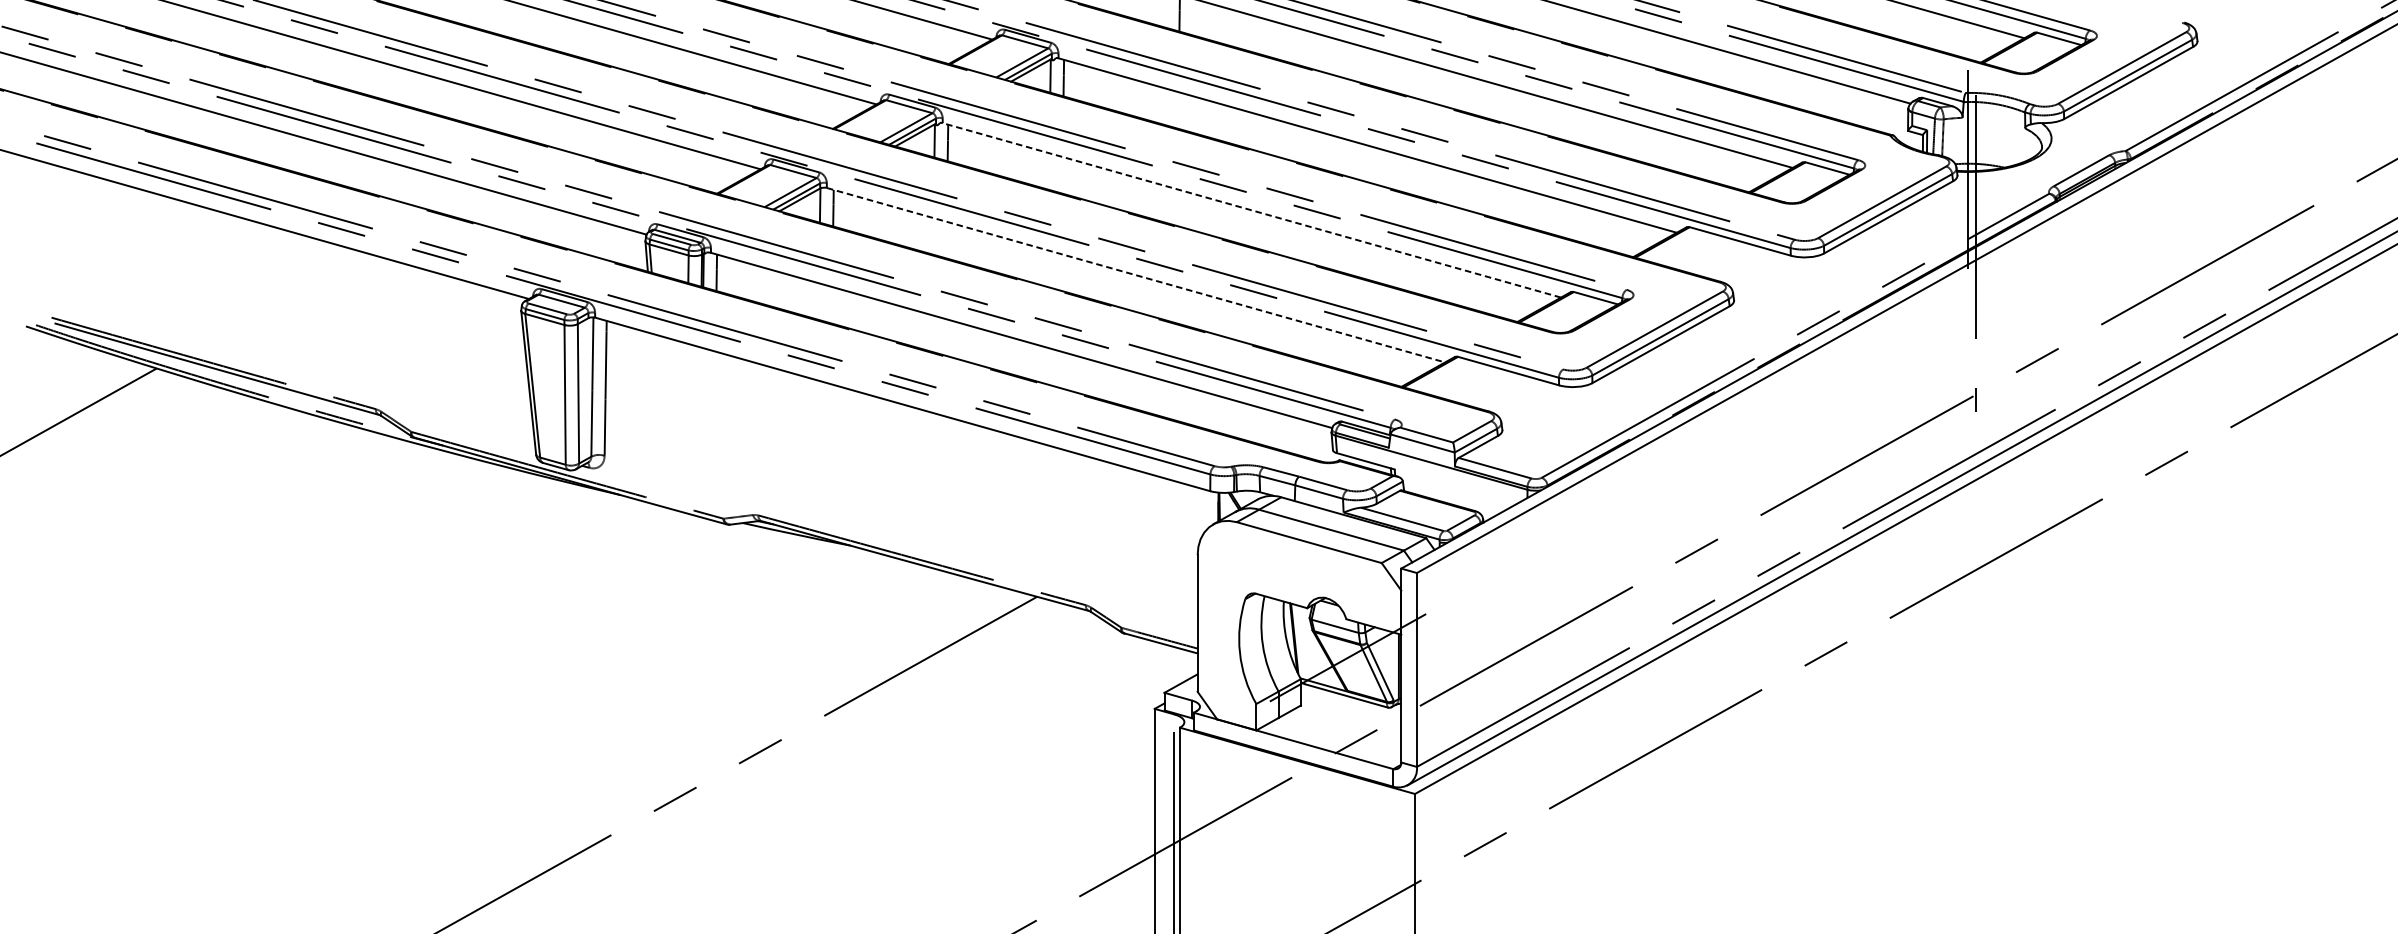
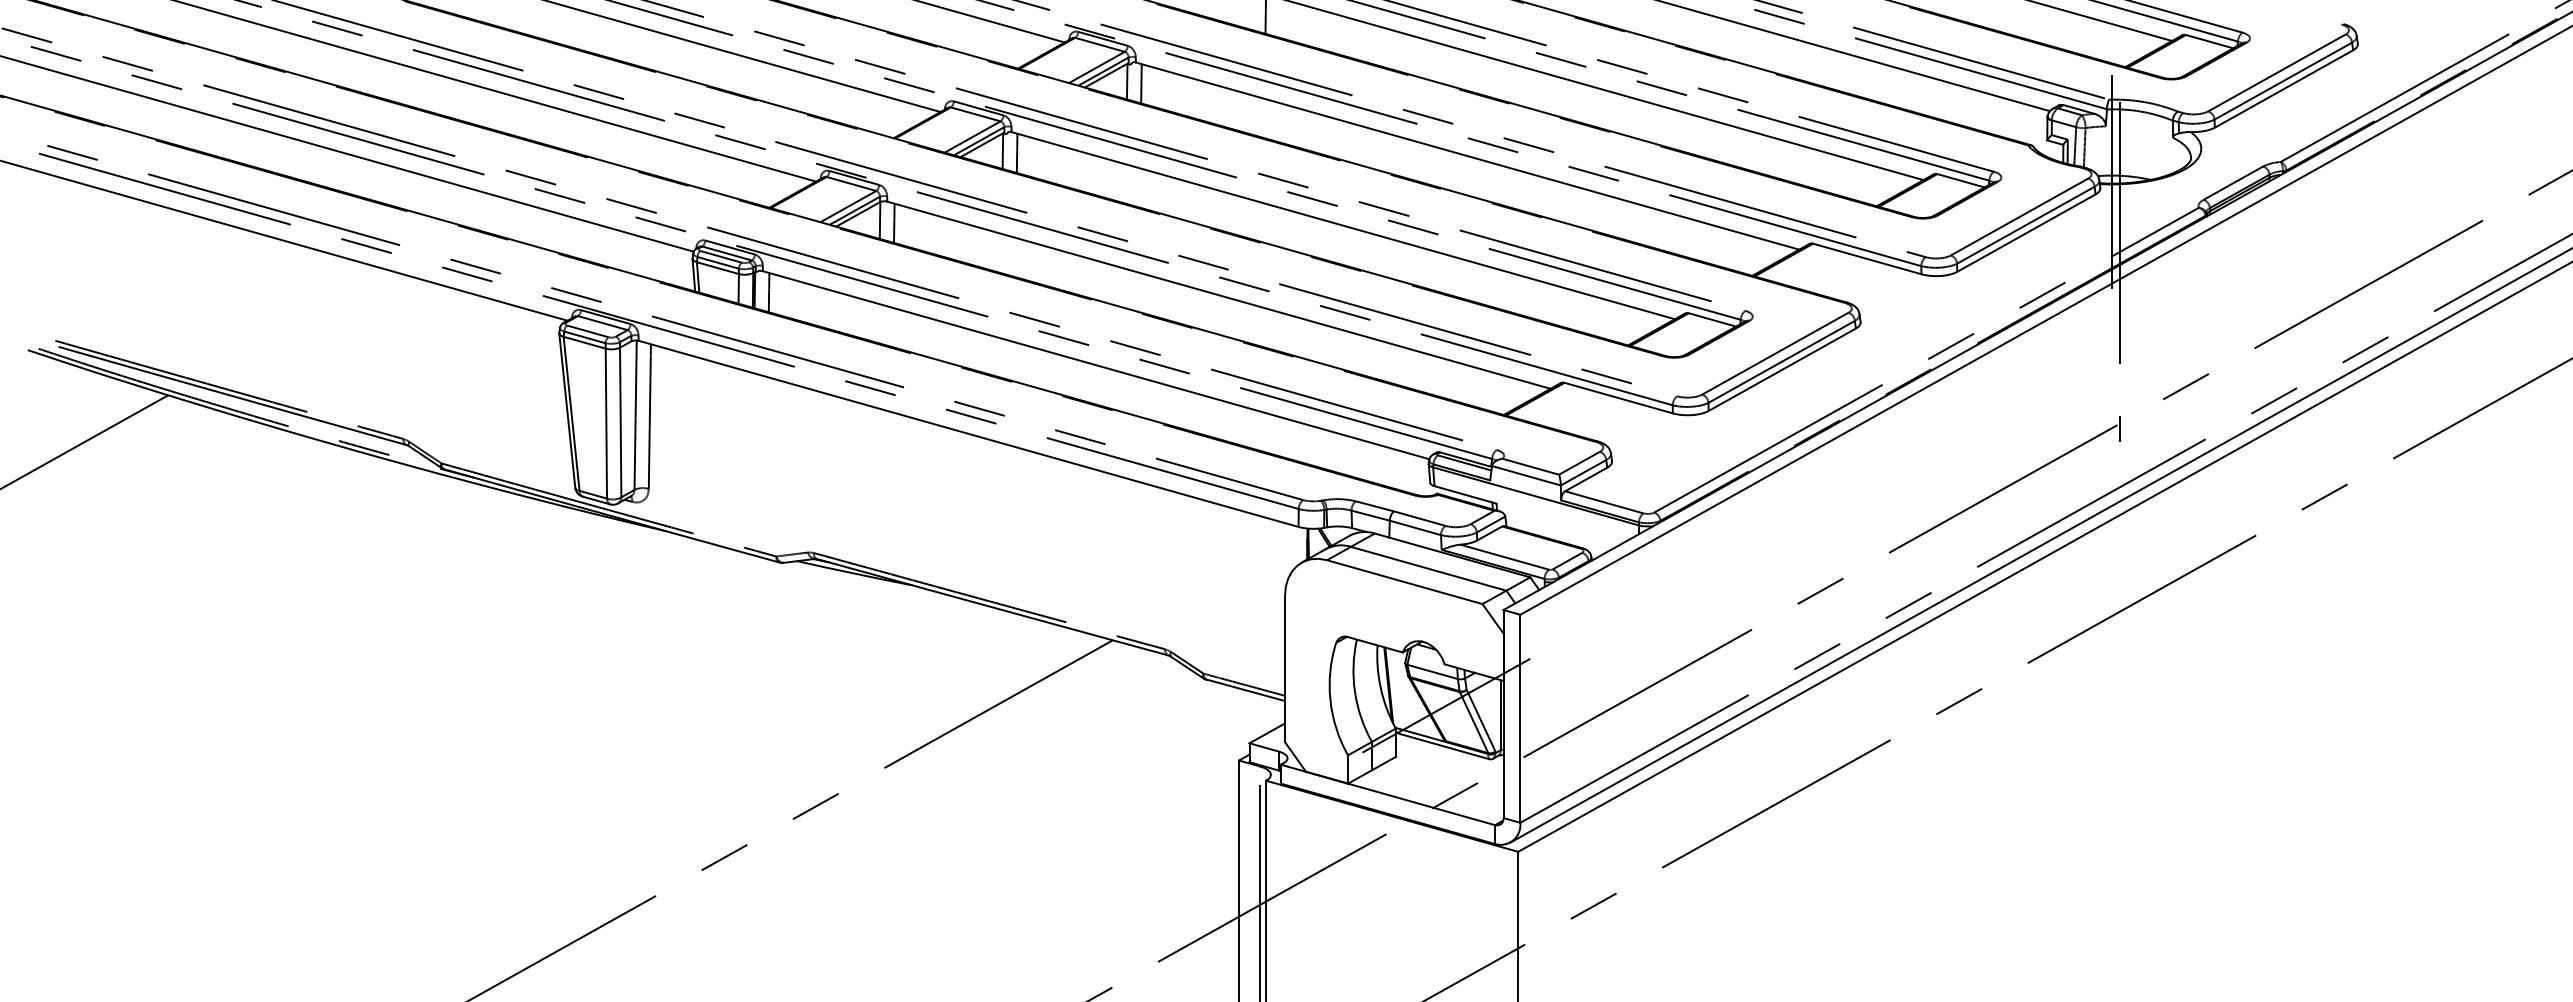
line: (1252, 210) -> (1343, 225), dashed -> solid
line: (1135, 275) -> (1218, 295), dashed -> solid

